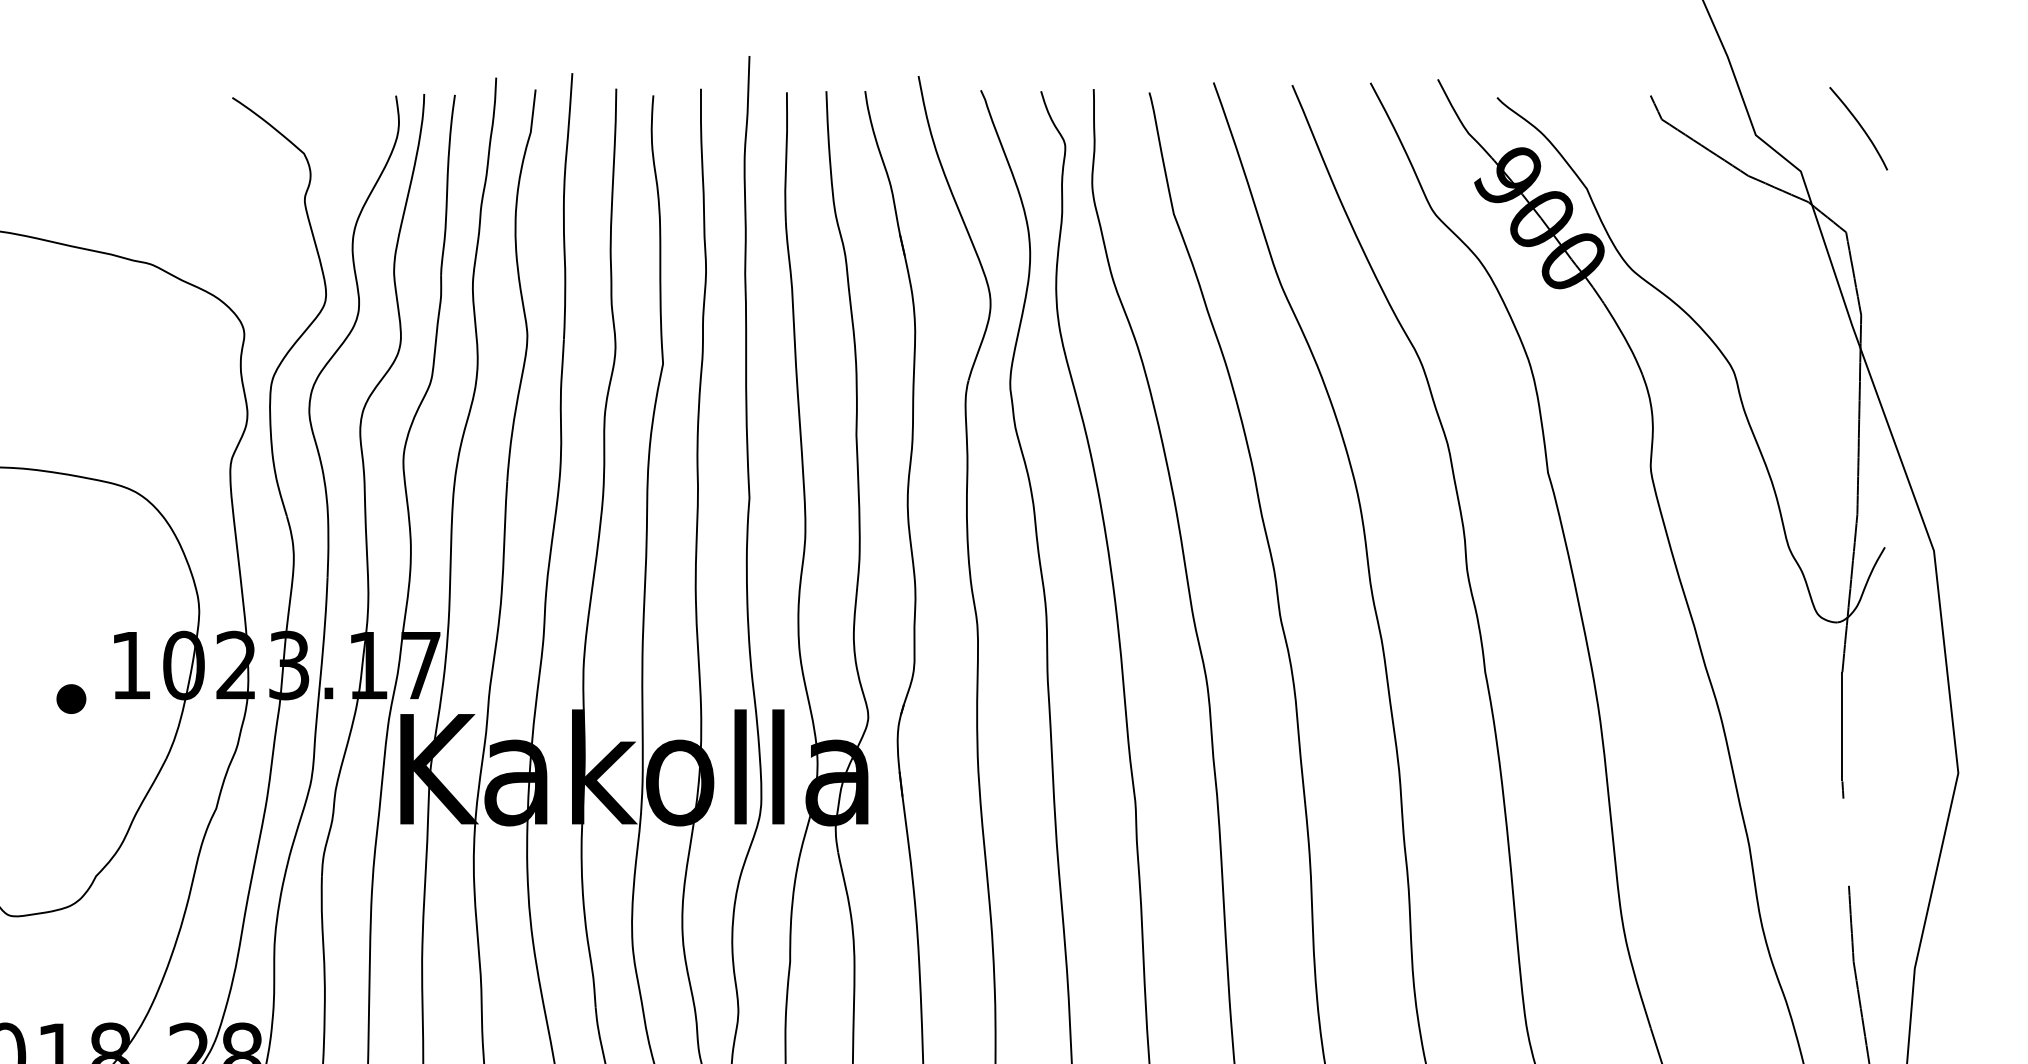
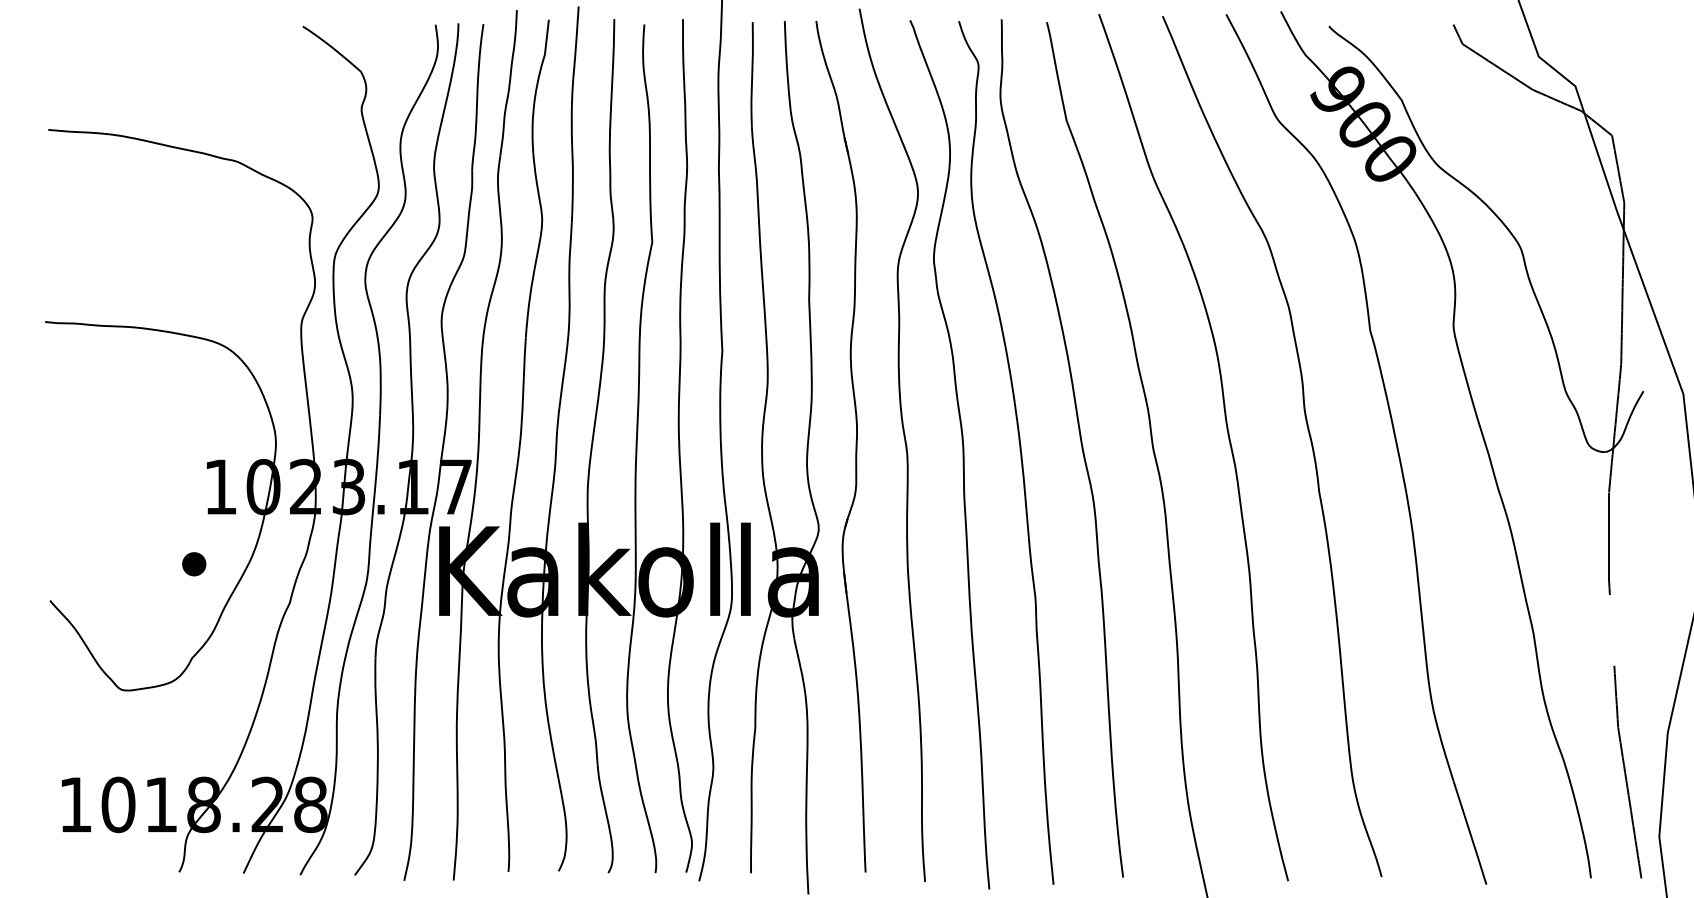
curve: (1860, 127) -> (1623, 50), removed
part: (71, 699) -> (194, 564), moved

